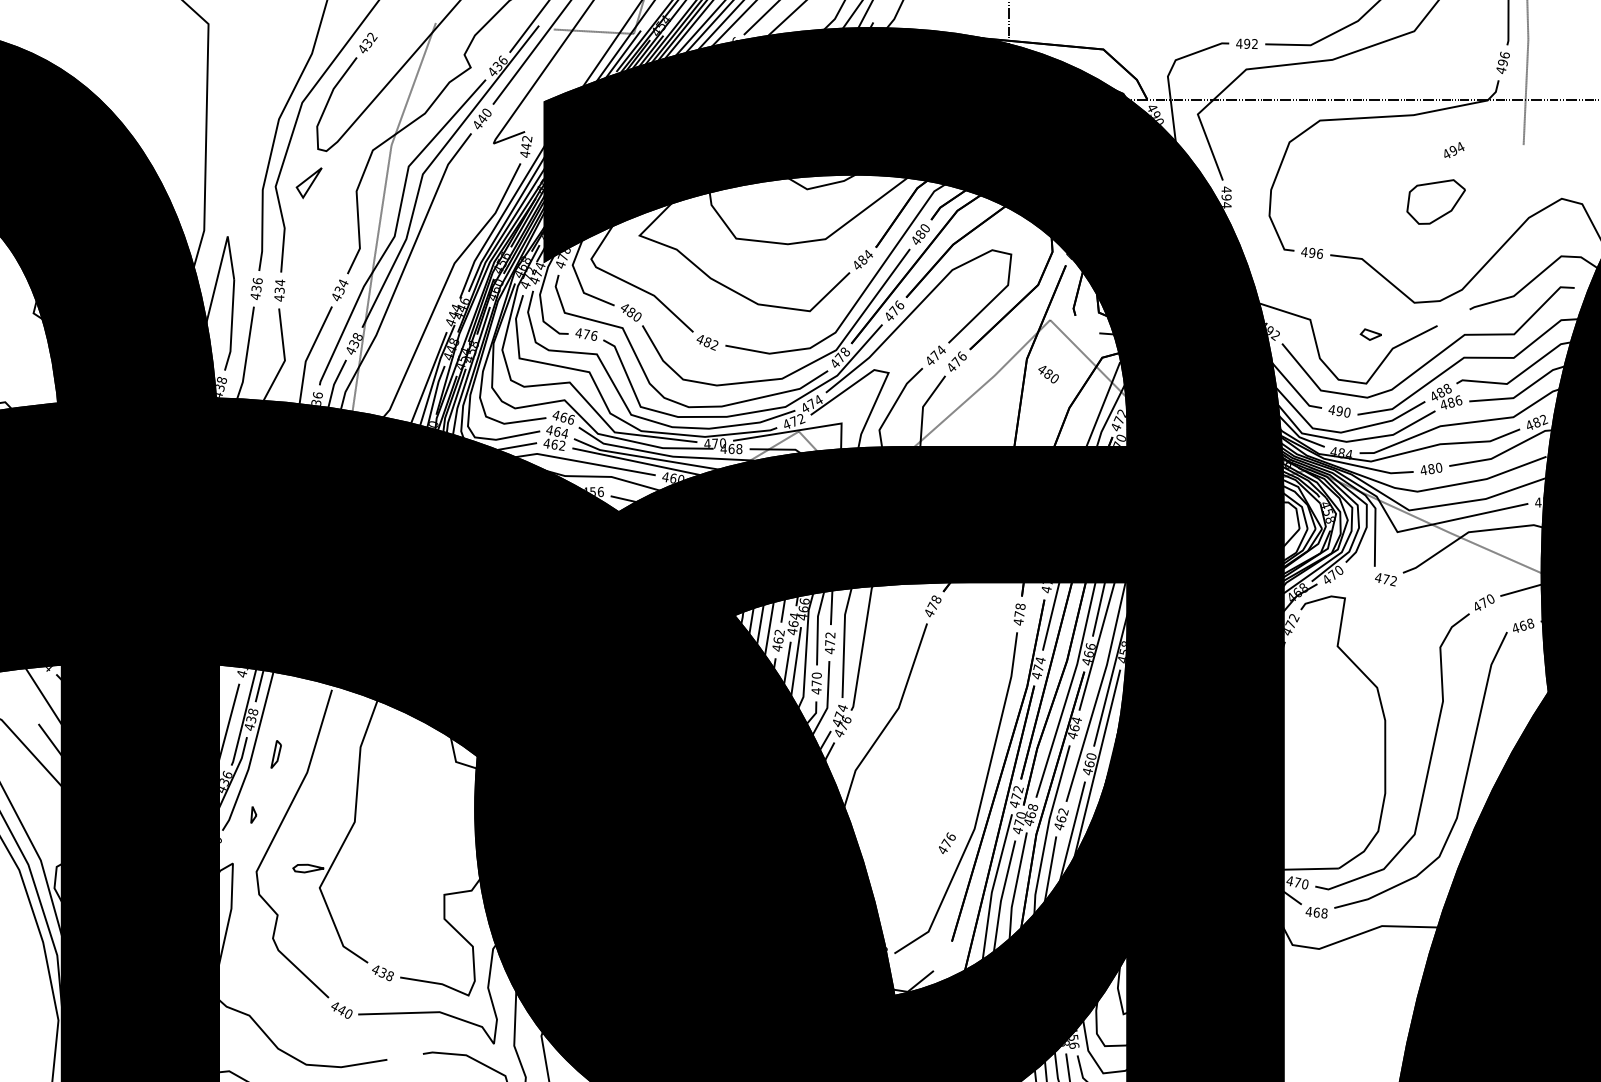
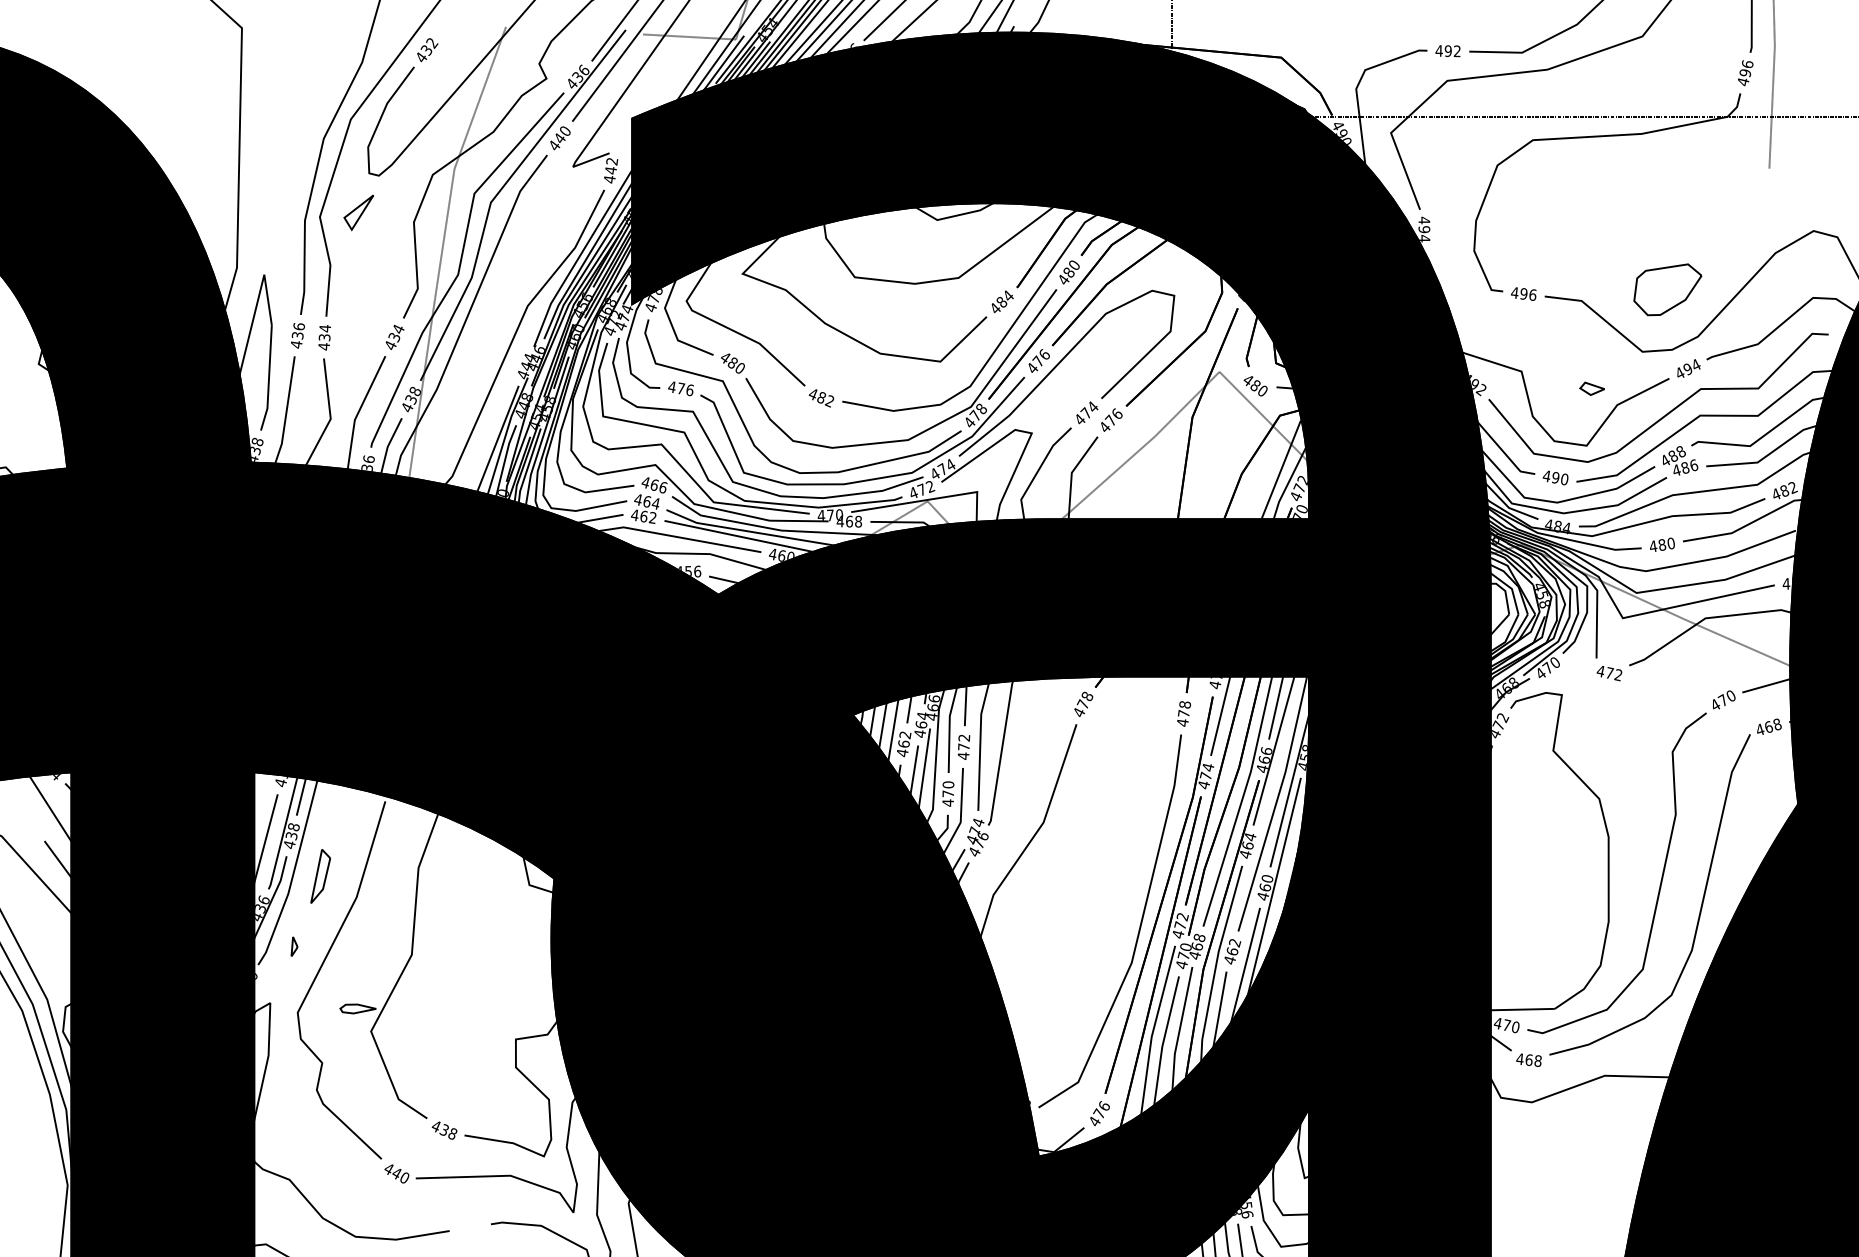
text: (1453, 150) -> (1688, 368), moved
part: (1435, 201) -> (1667, 289), moved
text: (1048, 374) -> (1255, 386), moved
part: (276, 754) -> (320, 876), size x1.67
text: (946, 843) -> (1099, 1113), moved

